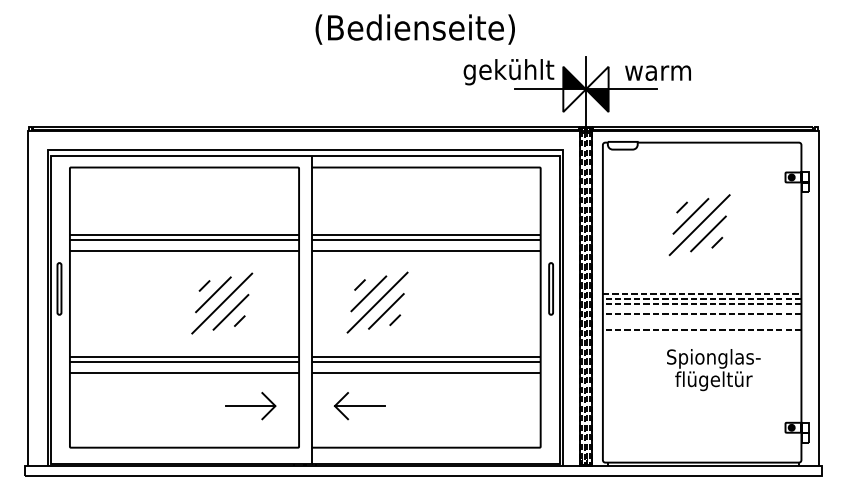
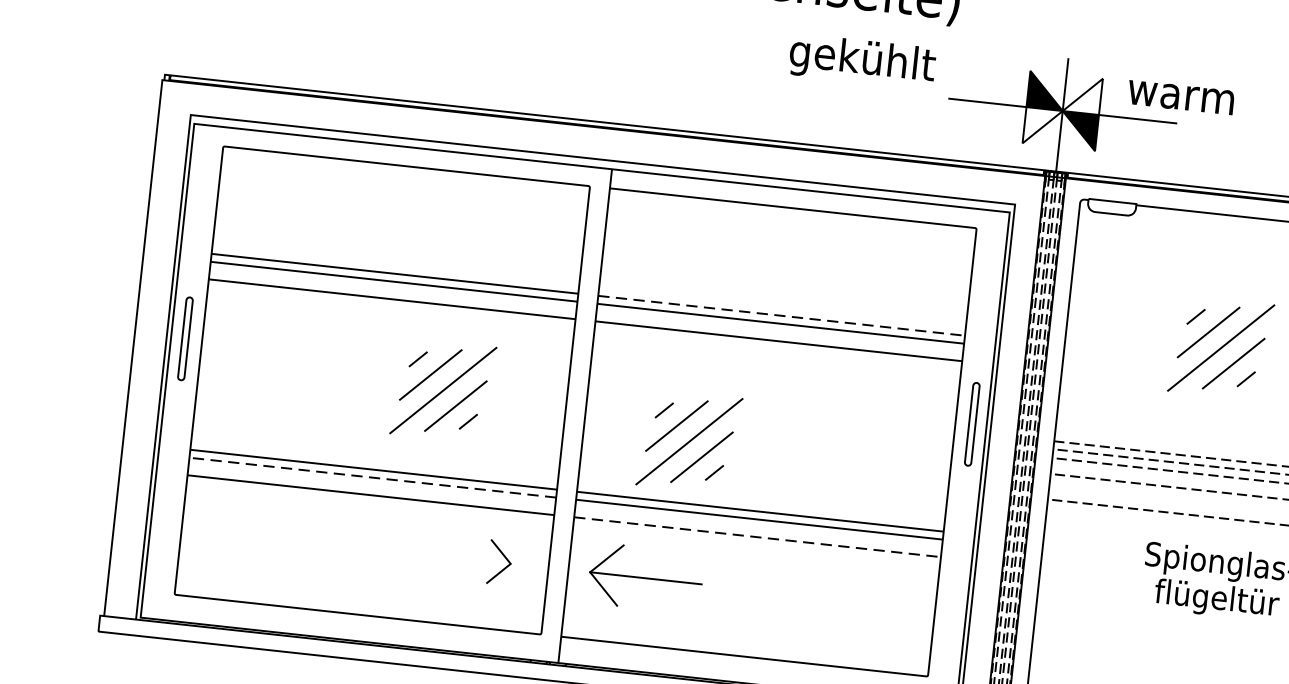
text: (508, 72) -> (861, 61), moved
line: (426, 234) -> (782, 315), solid -> dashed
part: (377, 302) -> (689, 441), moved
line: (184, 362) -> (372, 478), solid -> dashed
line: (426, 373) -> (758, 538), solid -> dashed
line: (250, 406) -> (470, 560), removed
part: (359, 406) -> (645, 579), size x1.4

